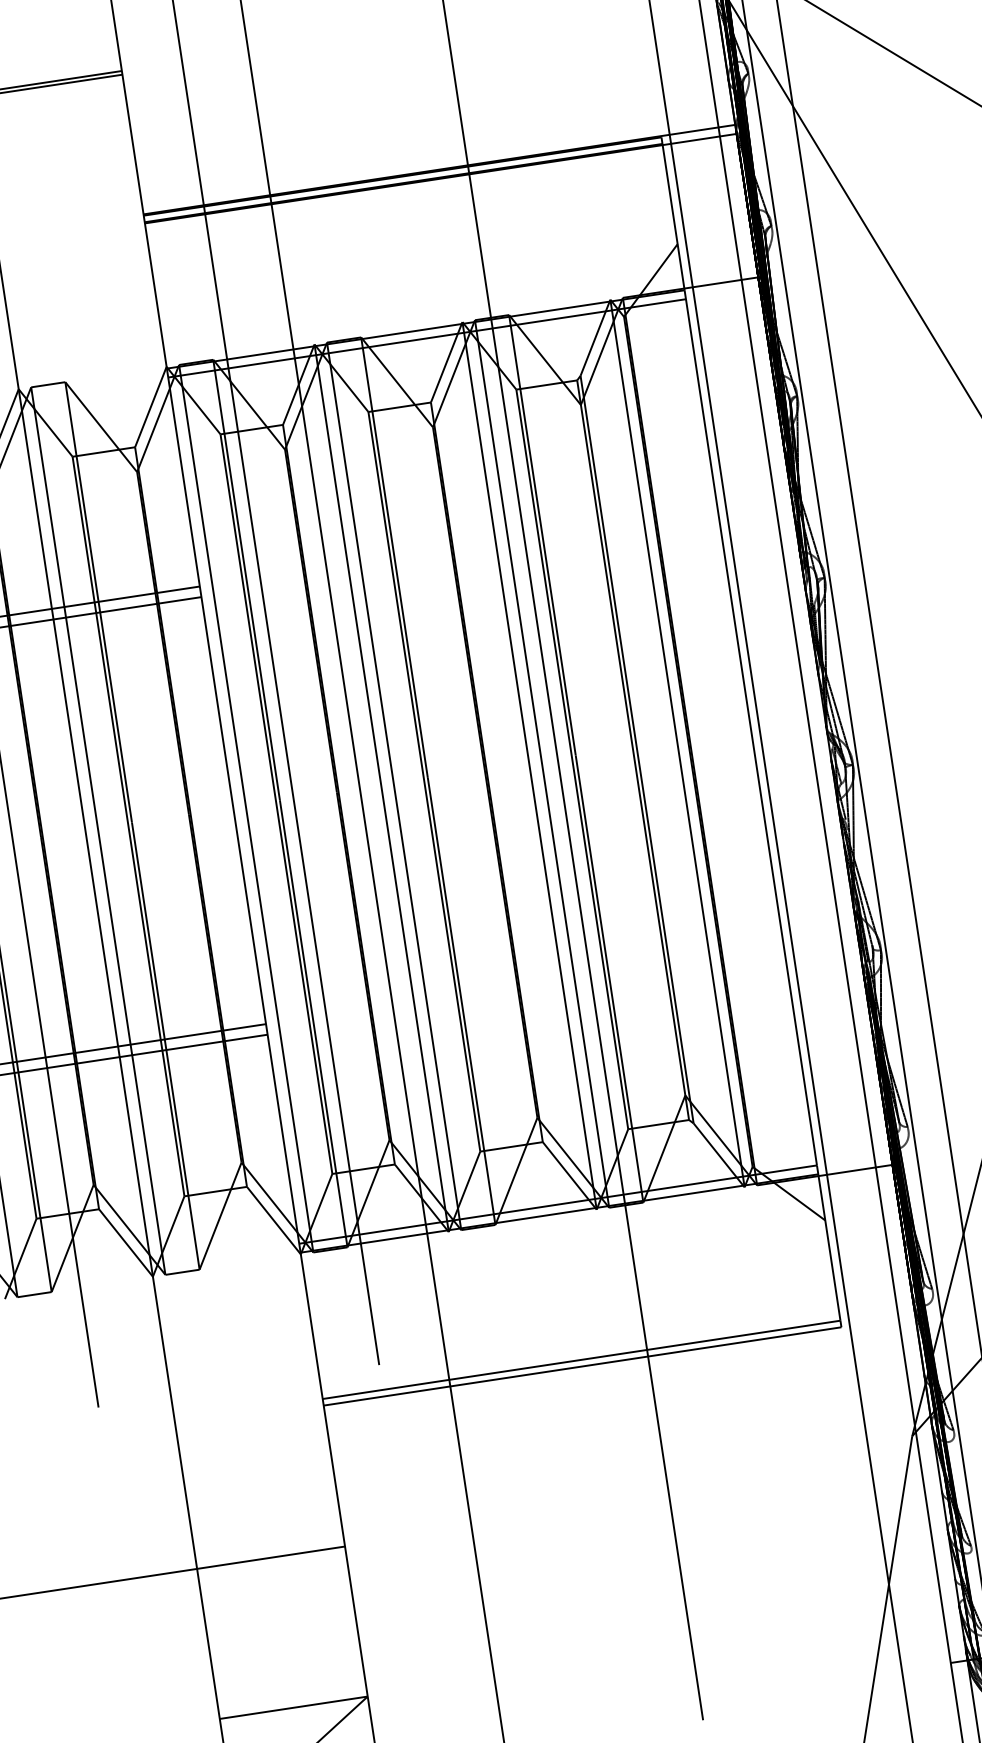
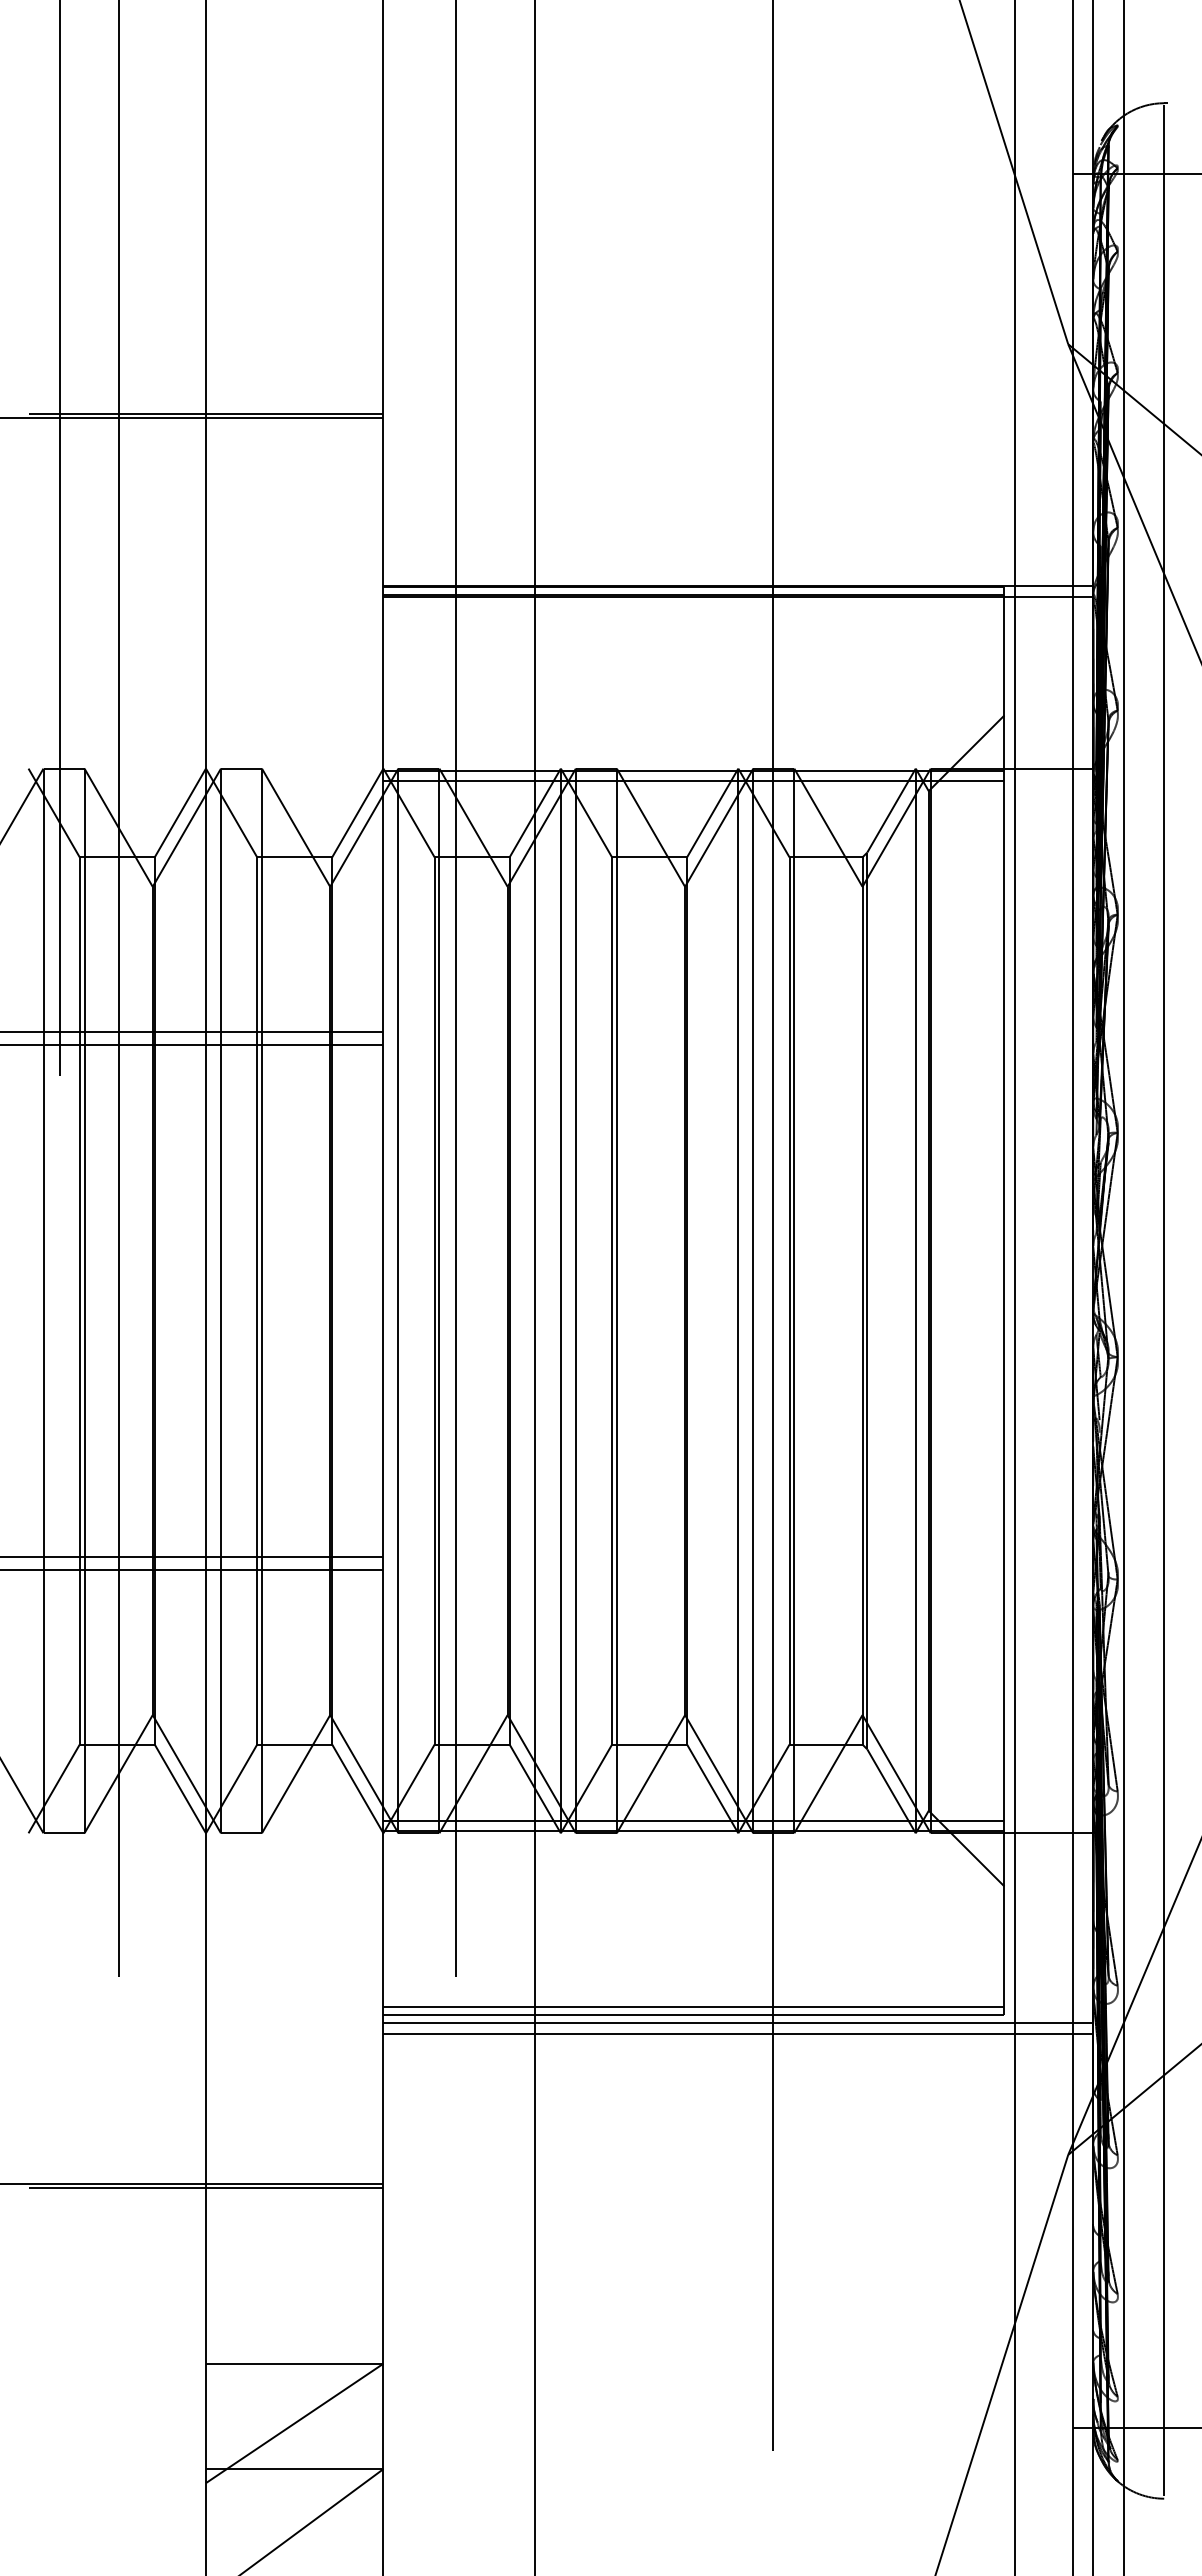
line: (620, 1367) -> (738, 2022), added
line: (622, 1376) -> (738, 2033), added
line: (197, 1572) -> (205, 2188), added

